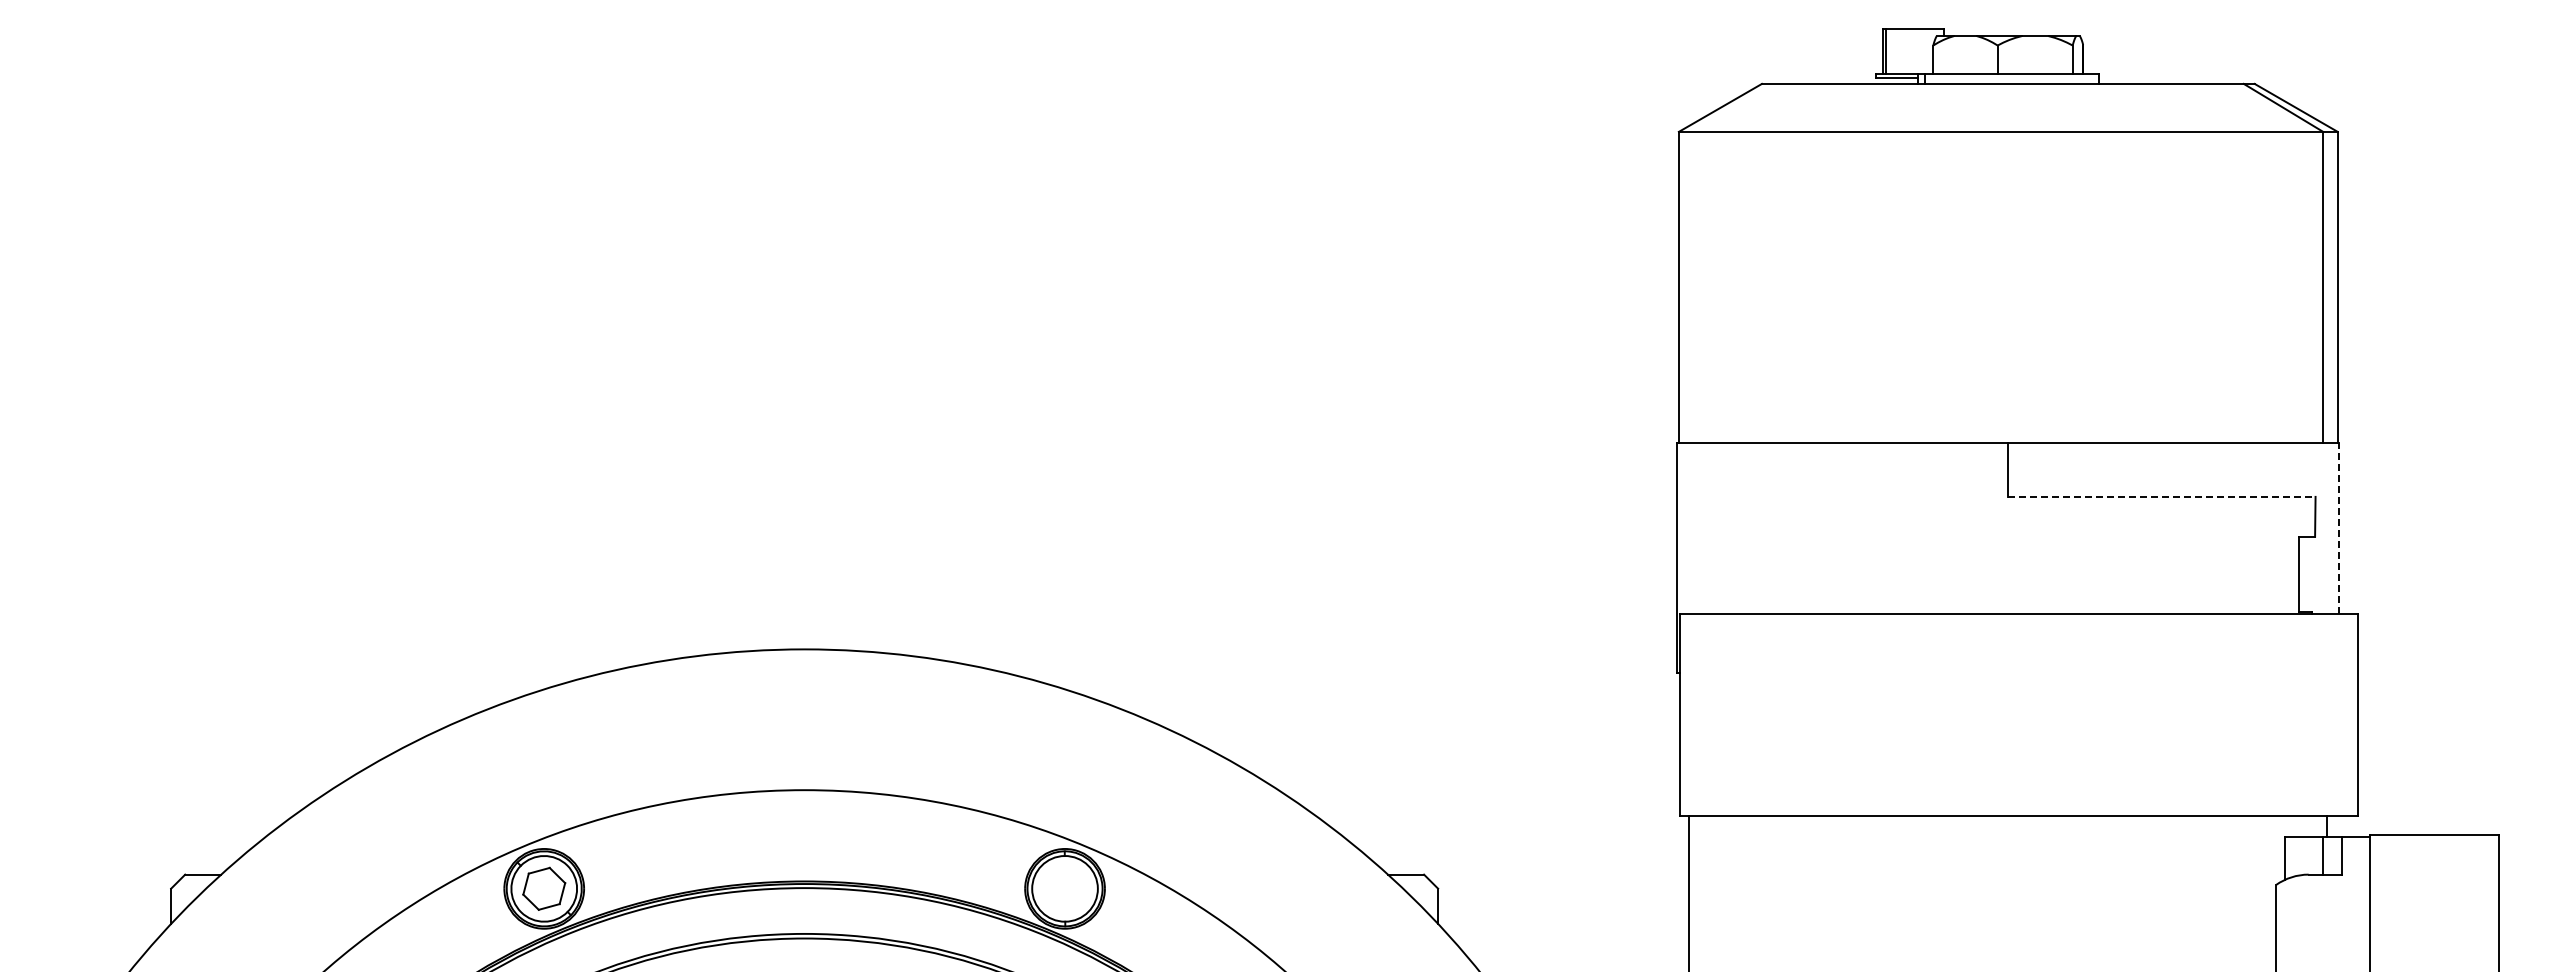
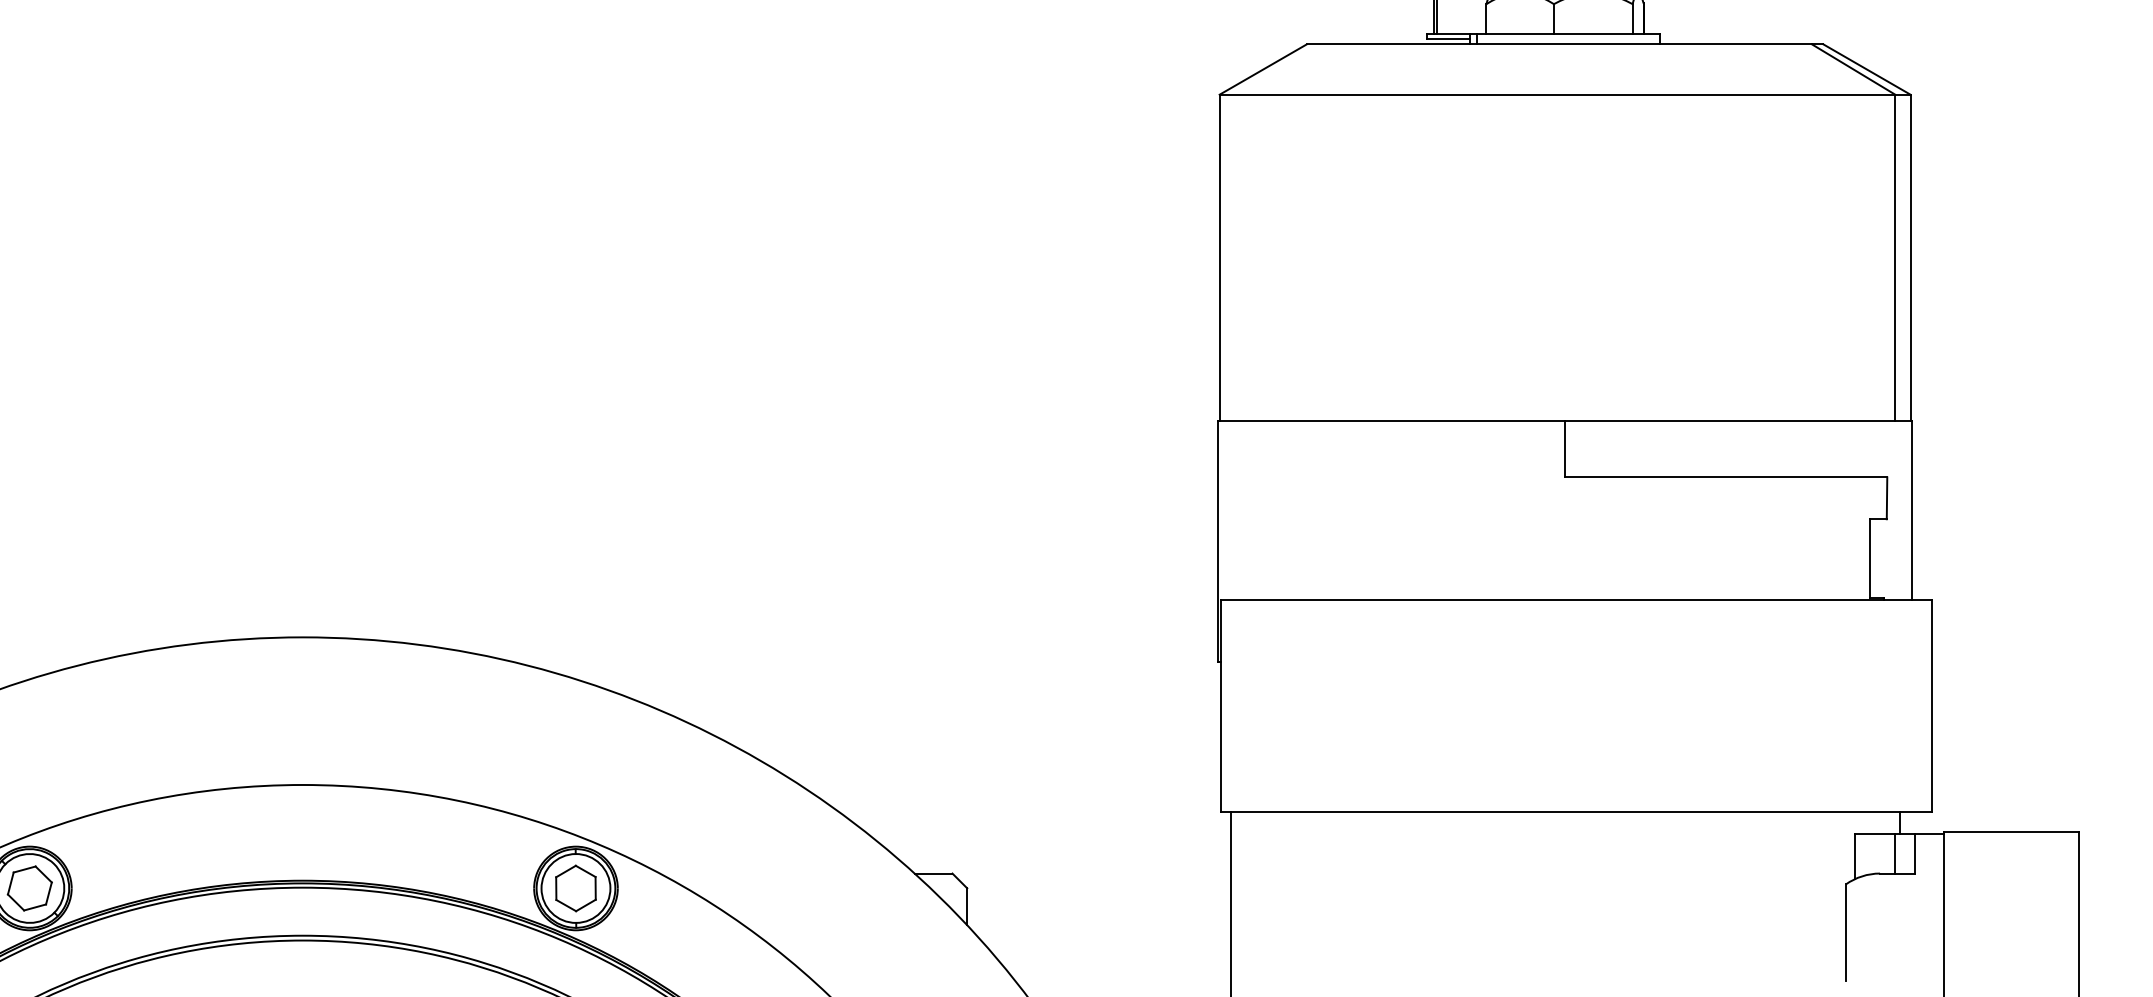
line: (2161, 496) -> (1725, 477), dashed -> solid
line: (2339, 528) -> (1912, 510), dashed -> solid
part: (1064, 888) -> (575, 888), added

